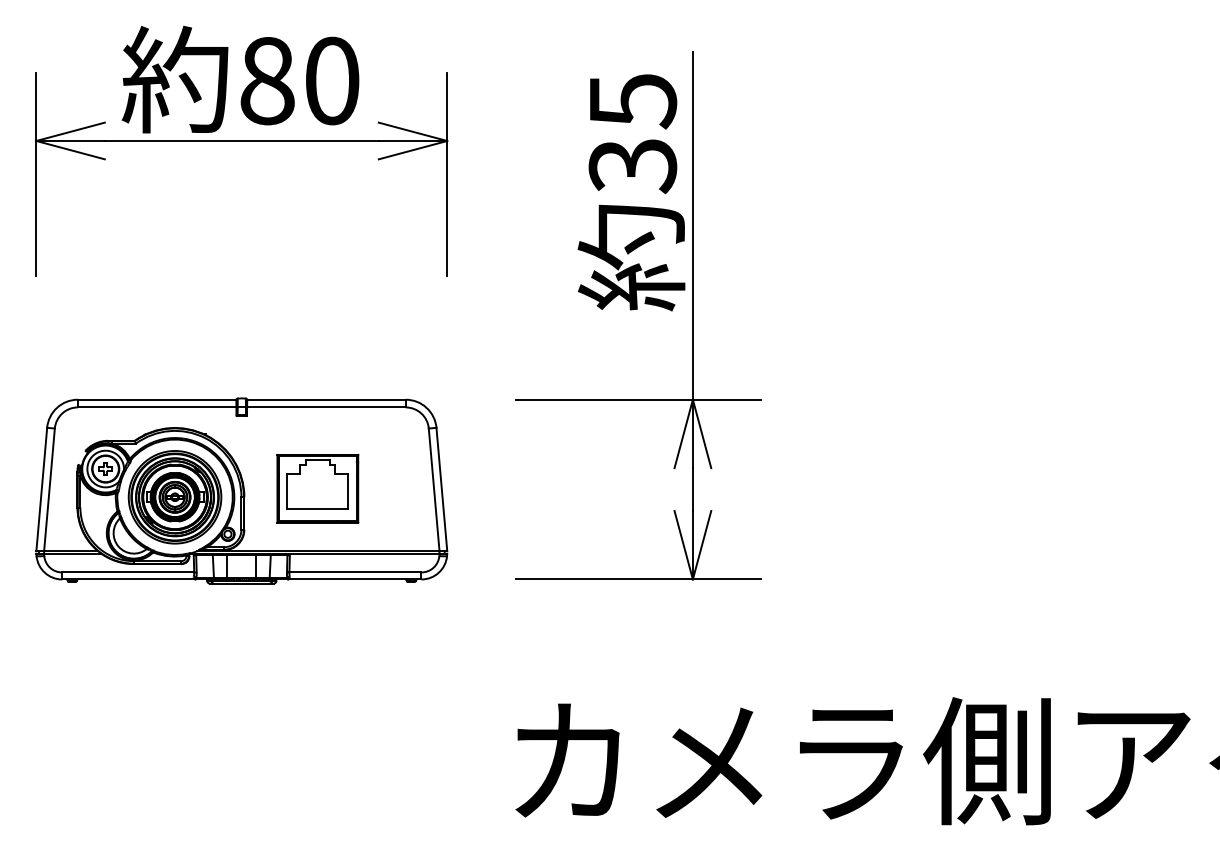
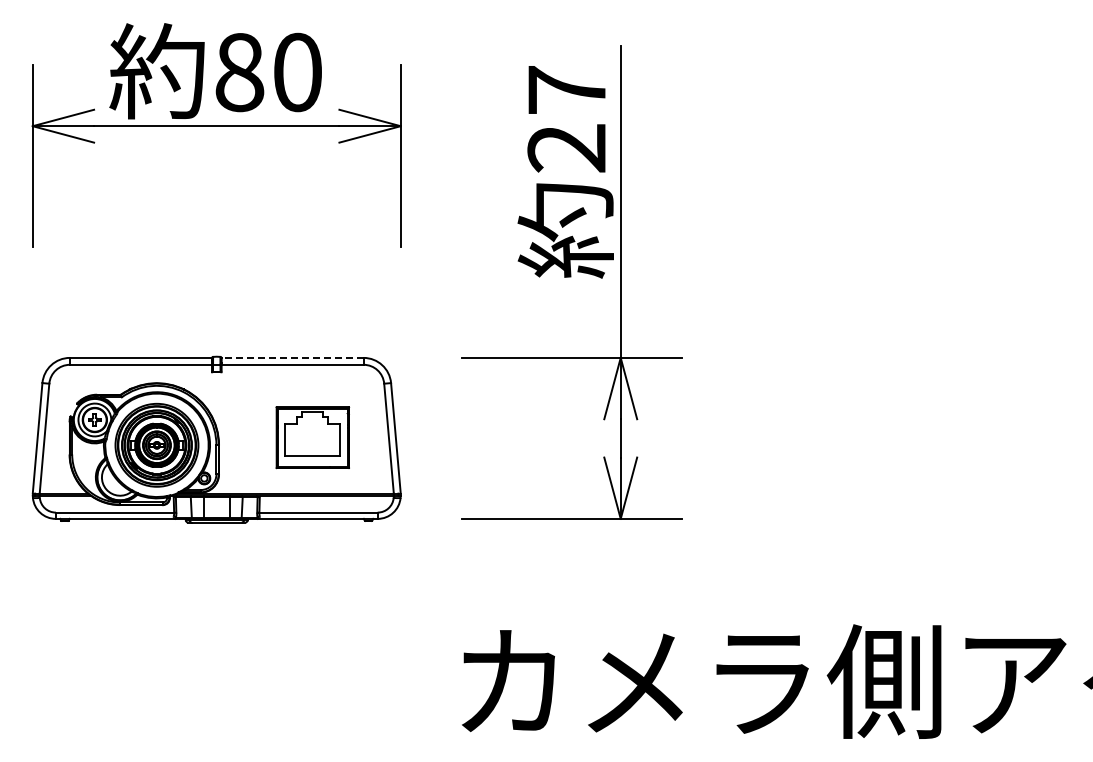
text: (632, 133) -> (566, 119), 35 -> 27
line: (325, 399) -> (291, 357), solid -> dashed
part: (317, 488) -> (312, 437), moved

